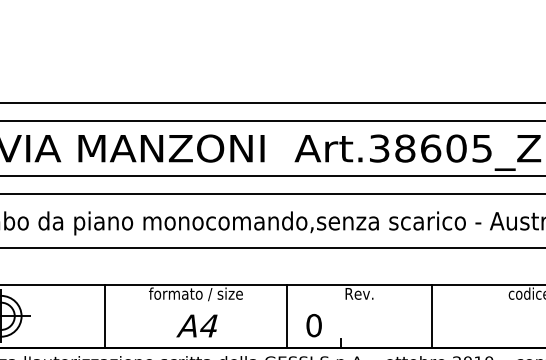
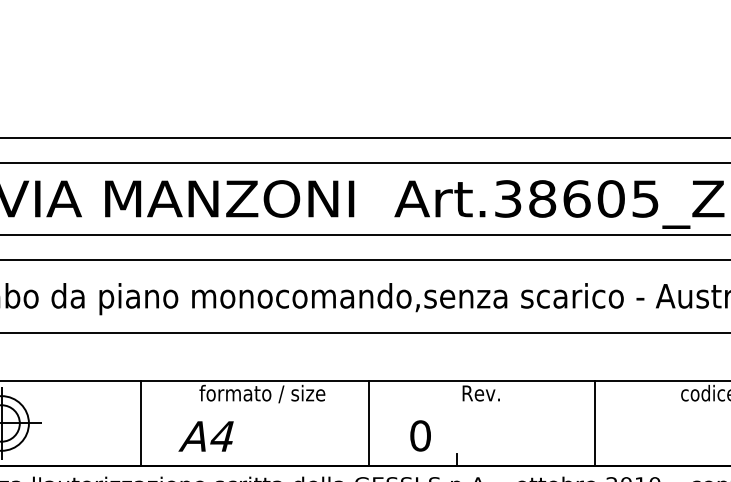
line: (286, 316) -> (368, 423), moved
line: (432, 316) -> (595, 423), moved
text: (196, 325) -> (205, 435), moved

